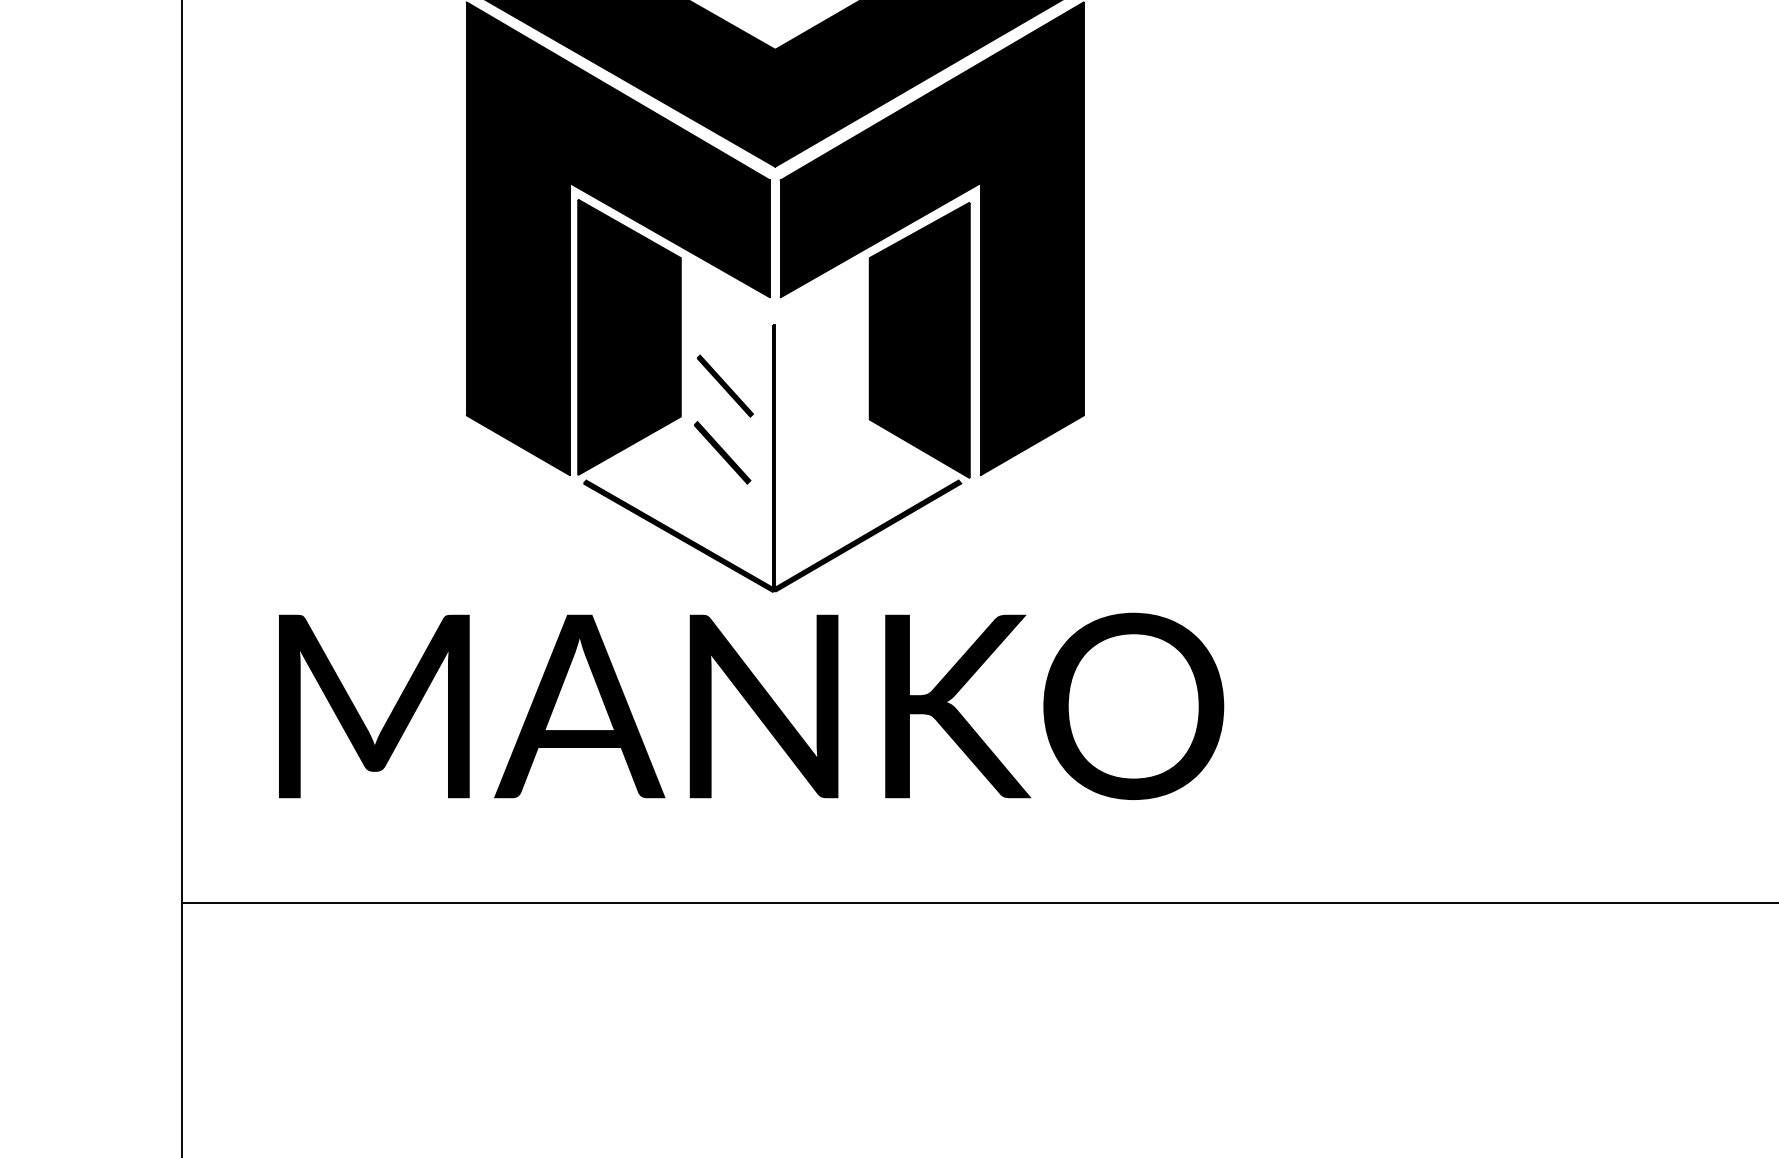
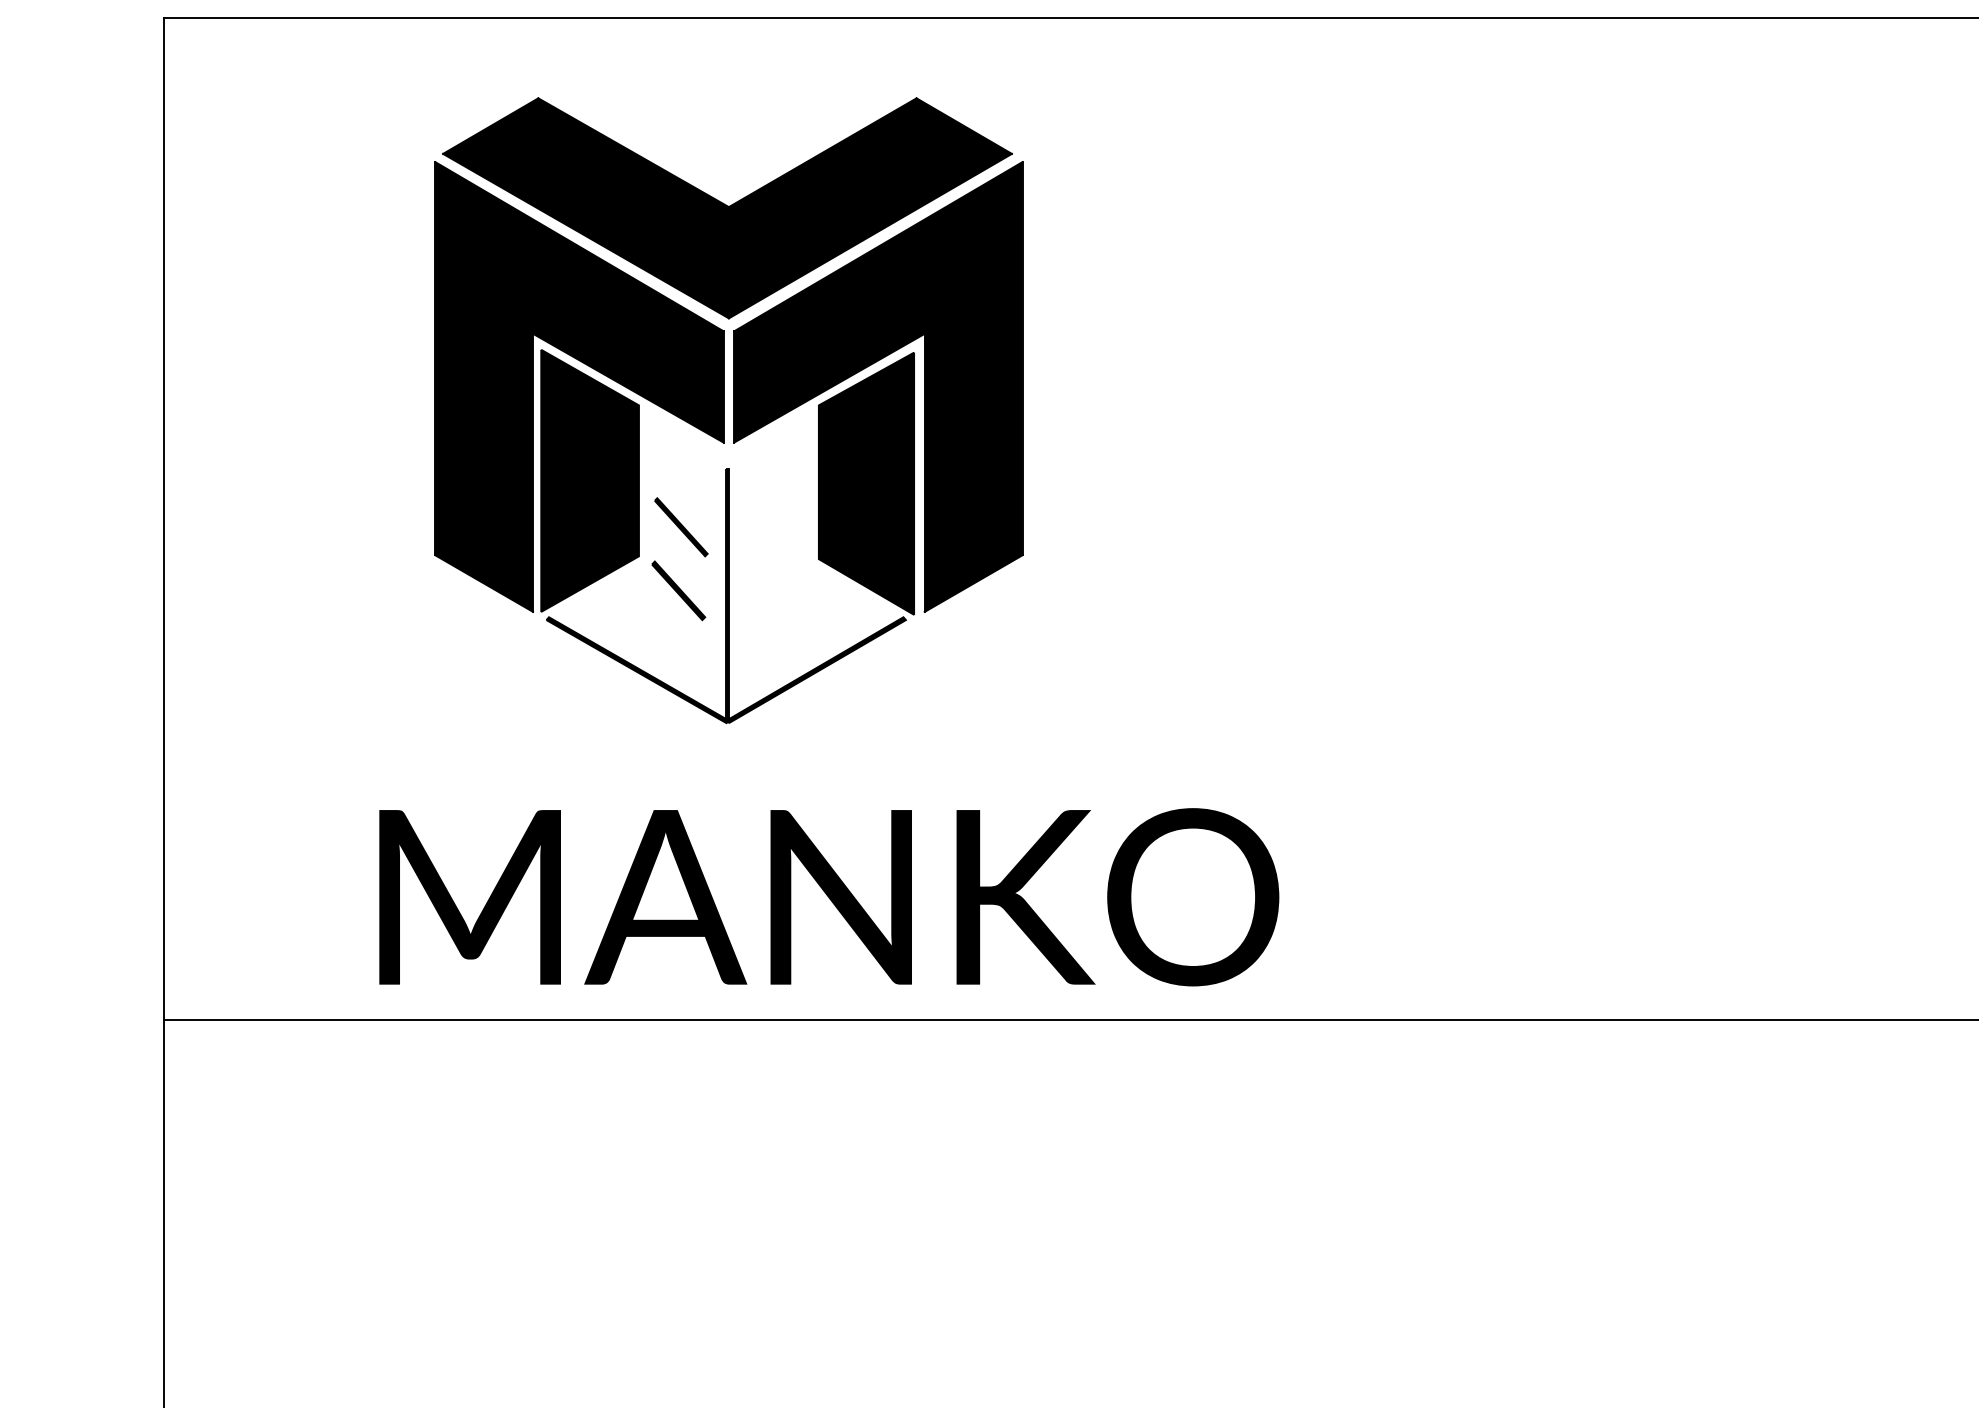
text: (751, 706) -> (829, 897), moved

